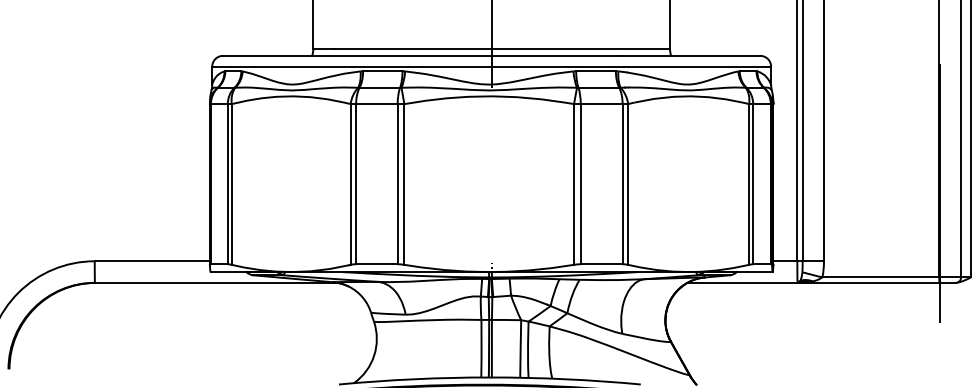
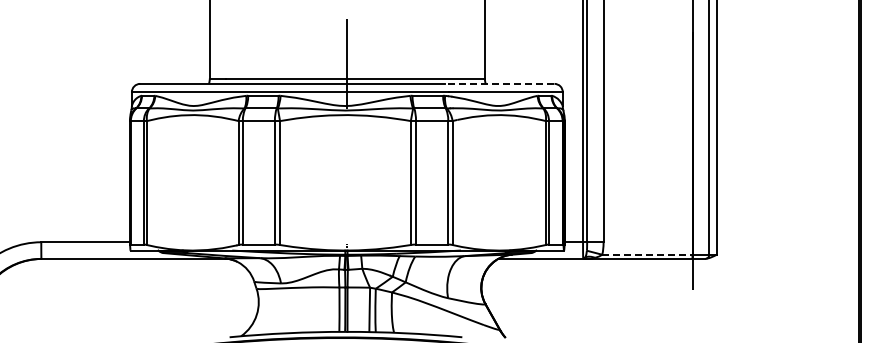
line: (688, 55) -> (499, 83), solid -> dashed
line: (880, 277) -> (647, 254), solid -> dashed

